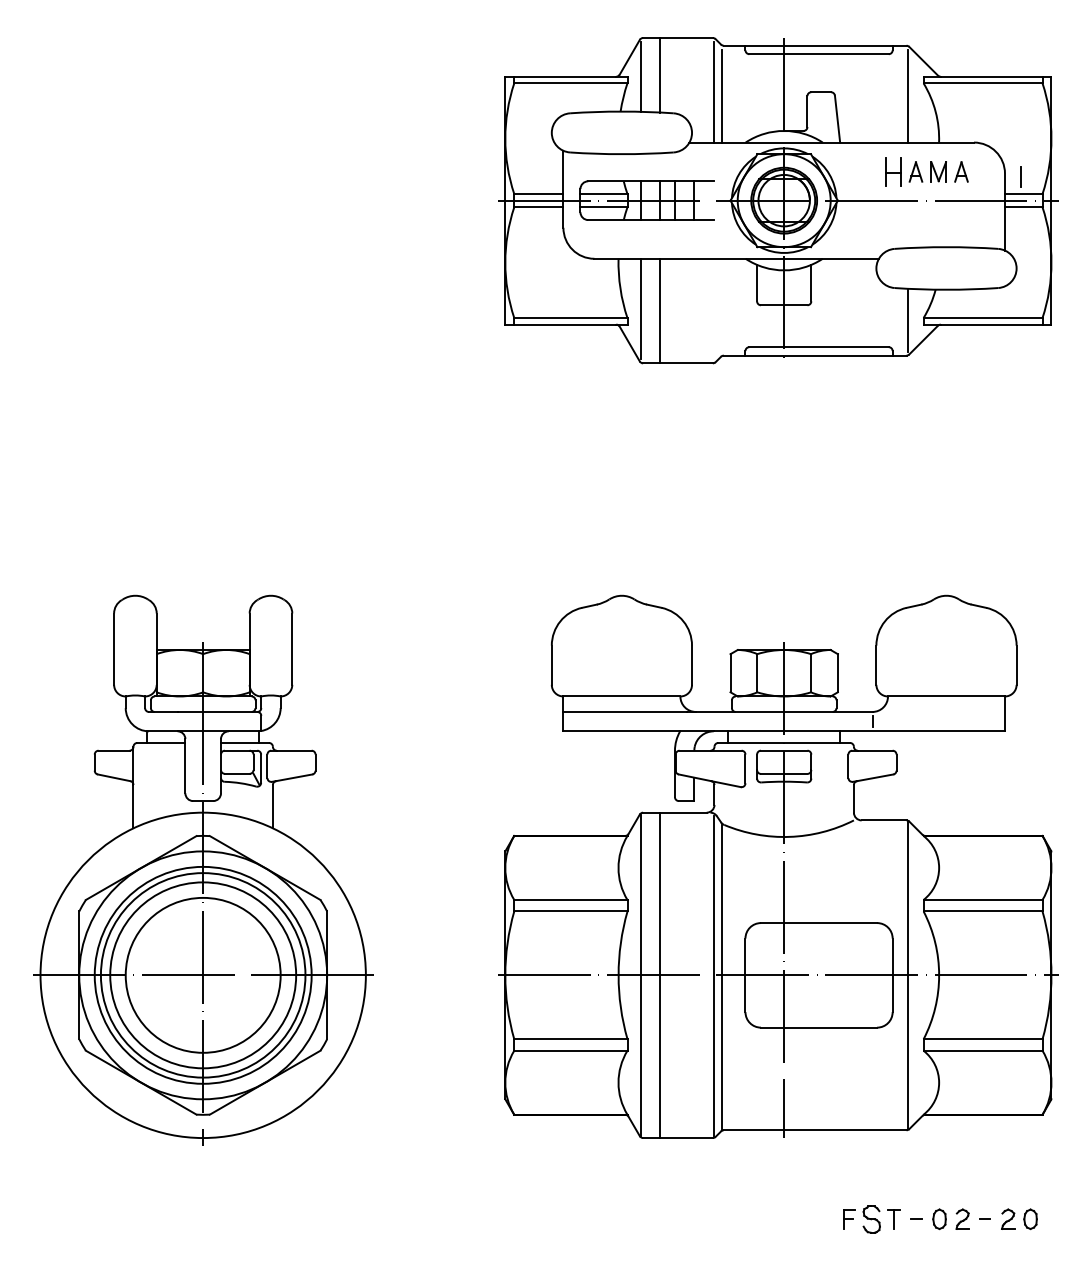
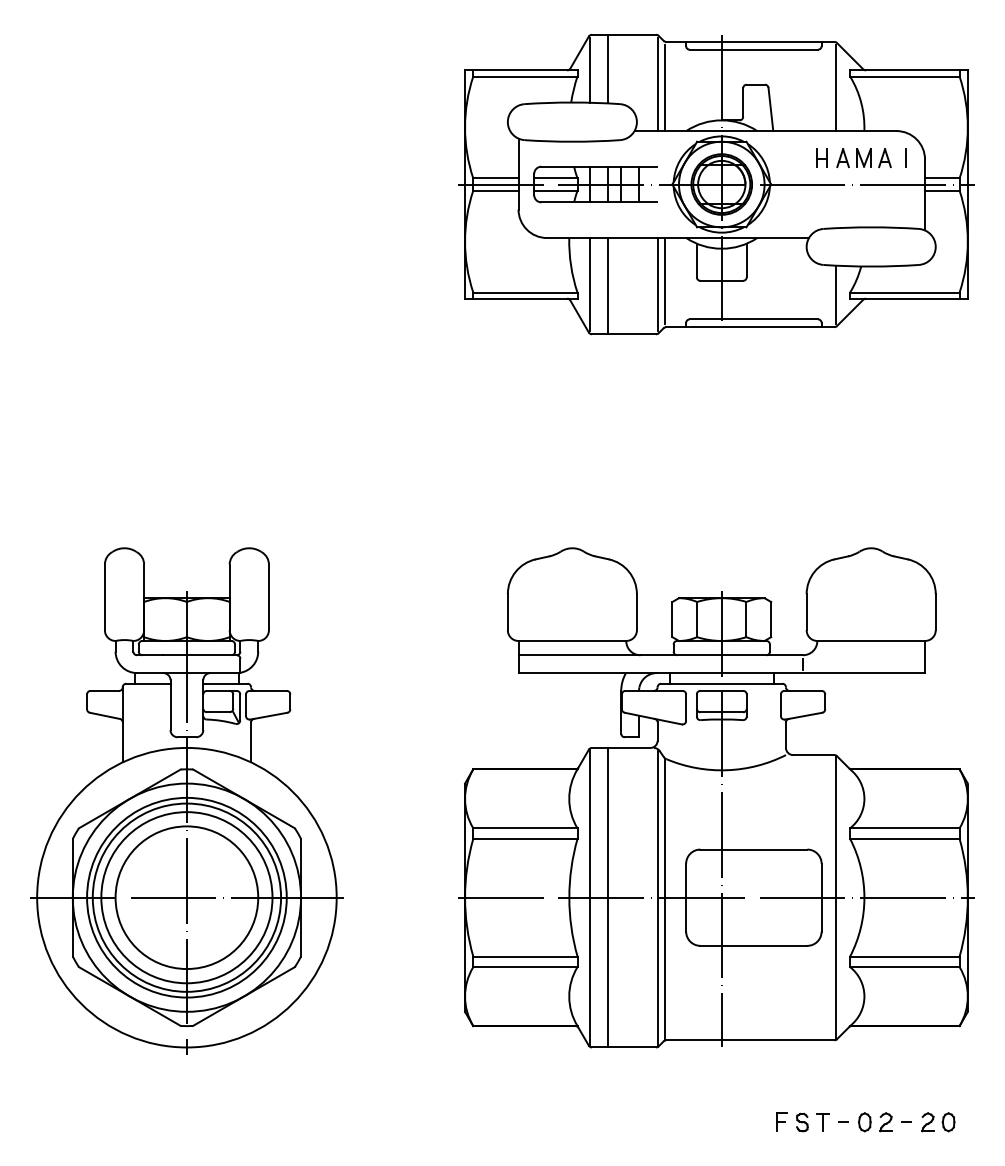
part: (893, 171) -> (822, 157), size x0.71
line: (1020, 176) -> (905, 157), moved
line: (722, 304) -> (664, 280), added
line: (714, 308) -> (657, 283), added
part: (871, 1219) -> (802, 1122), size x0.71

